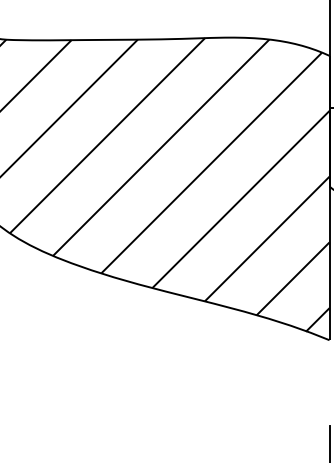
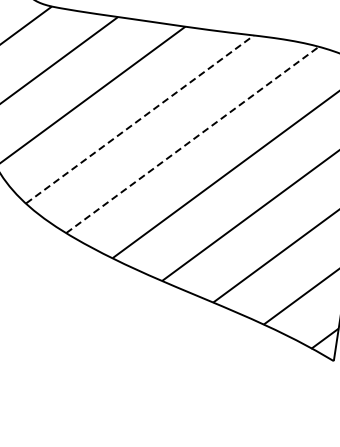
line: (107, 135) -> (139, 119), solid -> dashed
line: (161, 147) -> (192, 139), solid -> dashed

